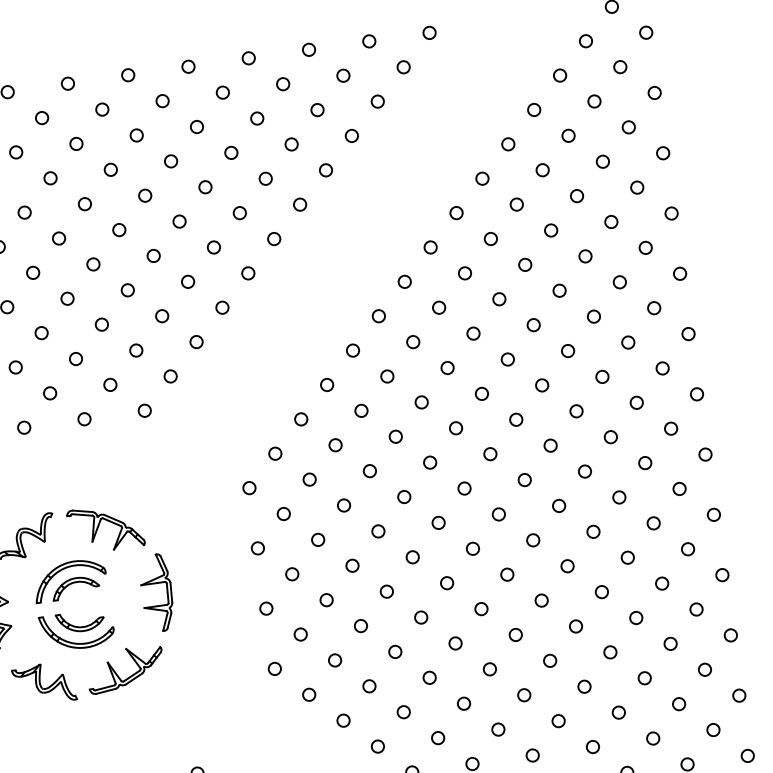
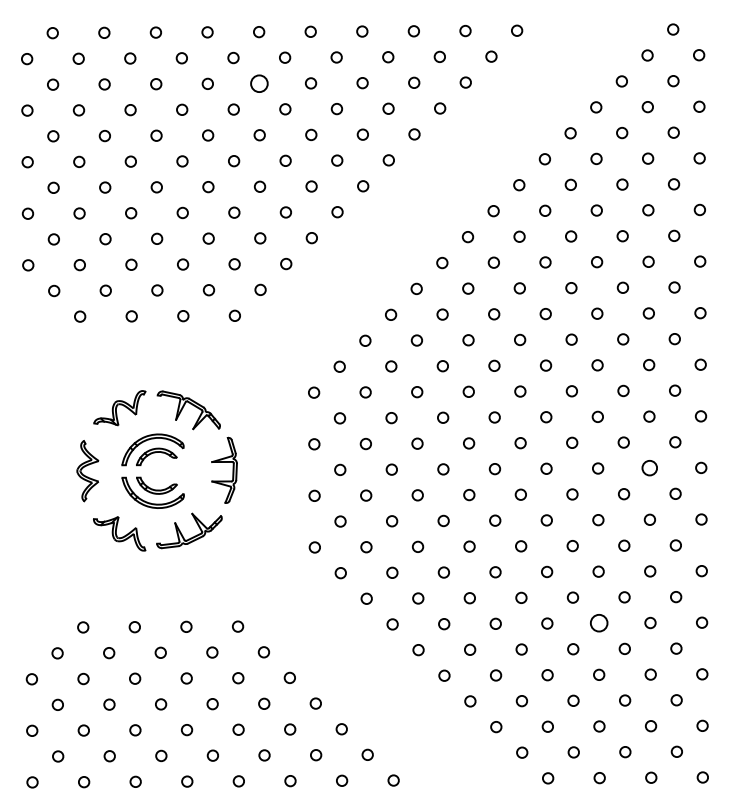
circle: (136, 135) -> (259, 83), size x1.6
circle: (653, 523) -> (649, 468), size x1.4
circle: (618, 712) -> (598, 623), size x1.6

